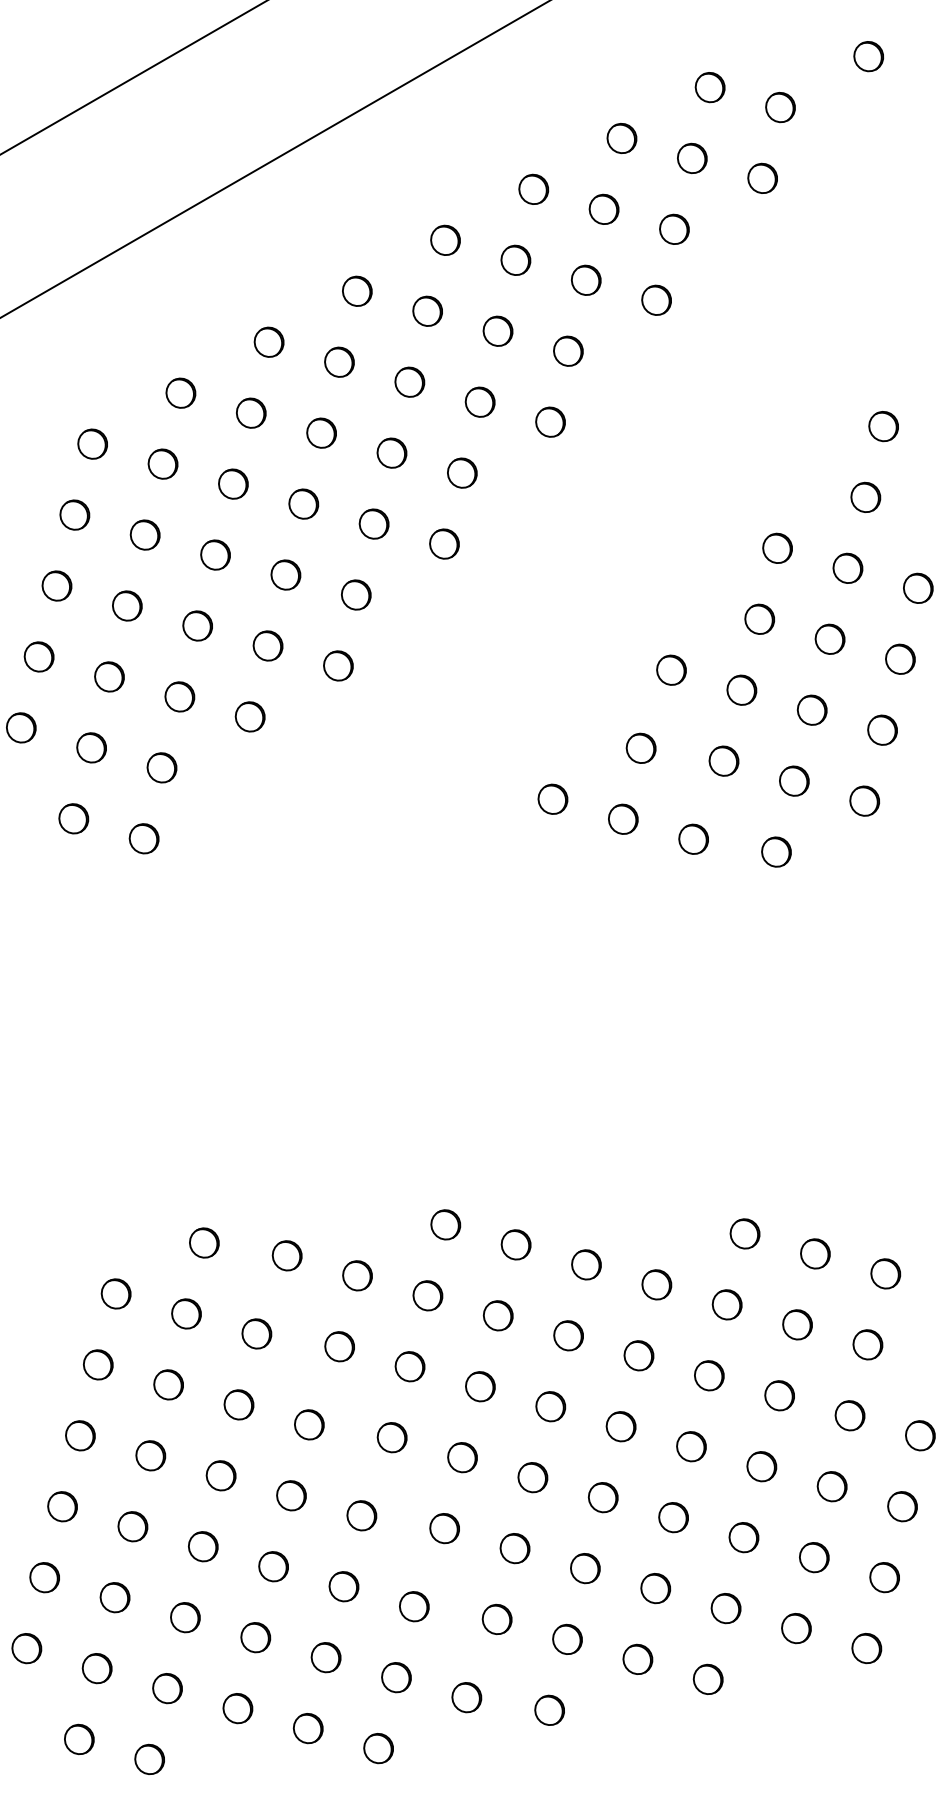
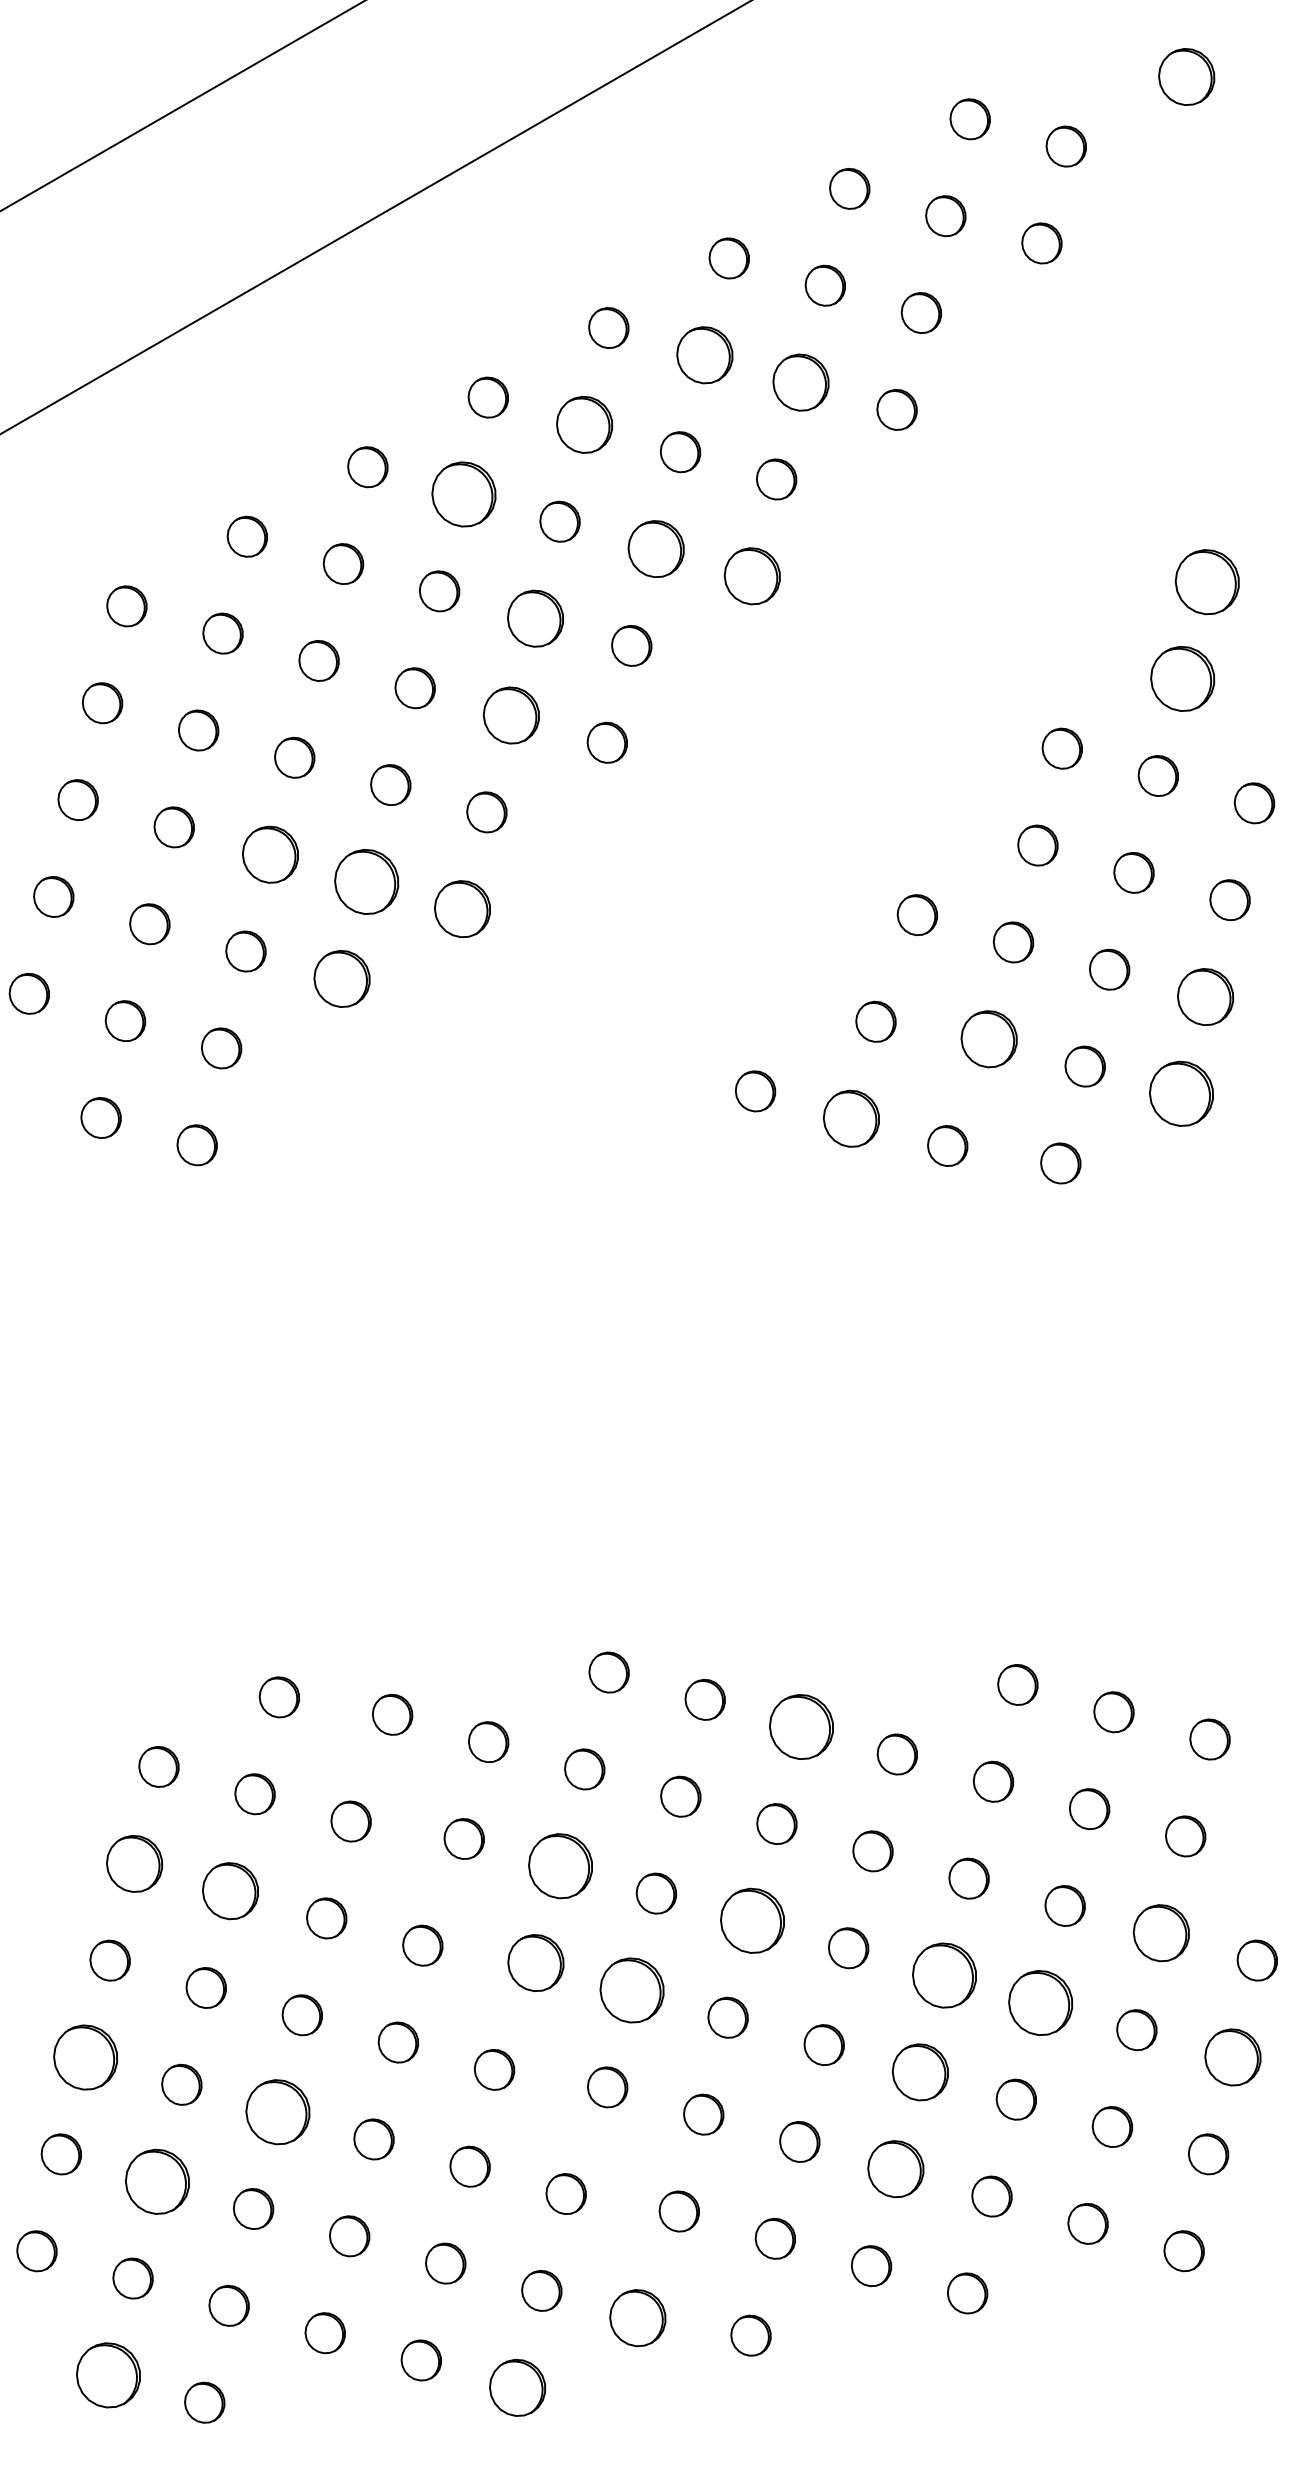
part: (868, 56) -> (1186, 76), size x1.4
part: (515, 260) -> (704, 355), size x1.4
part: (585, 280) -> (800, 382), size x1.4
part: (427, 311) -> (583, 424), size x1.4
part: (339, 362) -> (463, 494), size x1.6
part: (479, 401) -> (655, 548), size x1.4
part: (550, 422) -> (751, 576), size x1.4
part: (883, 426) -> (1206, 582), size x1.6
part: (391, 453) -> (535, 618), size x1.4
part: (865, 497) -> (1182, 679), size x1.6
part: (373, 524) -> (510, 715), size x1.4
part: (197, 625) -> (269, 854), size x1.4
part: (267, 645) -> (365, 881), size x1.6
part: (338, 666) -> (462, 909), size x1.4
part: (249, 716) -> (341, 978), size x1.4
part: (882, 729) -> (1205, 996), size x1.4
part: (723, 761) -> (988, 1039), size x1.4
part: (864, 800) -> (1180, 1093), size x1.6
part: (623, 819) -> (851, 1118), size x1.4
part: (585, 1265) -> (800, 1727), size x1.6
part: (98, 1364) -> (134, 1863), size x1.4
part: (409, 1366) -> (559, 1866), size x1.6
part: (168, 1384) -> (230, 1890), size x1.4
part: (550, 1406) -> (752, 1920), size x1.6
part: (849, 1415) -> (1160, 1933), size x1.4
part: (391, 1437) -> (535, 1963), size x1.4
part: (691, 1446) -> (944, 1975), size x1.6
part: (462, 1457) -> (631, 1990), size x1.6
part: (761, 1466) -> (1040, 2002), size x1.6
part: (62, 1506) -> (85, 2057), size x1.6
part: (902, 1506) -> (1232, 2057), size x1.4
part: (673, 1517) -> (919, 2072), size x1.4
part: (202, 1546) -> (277, 2111), size x1.6
part: (655, 1588) -> (895, 2169), size x1.4
part: (115, 1597) -> (157, 2181), size x1.6
part: (466, 1697) -> (637, 2318), size x1.4
part: (79, 1739) -> (108, 2375), size x1.6
part: (377, 1748) -> (516, 2387), size x1.4

